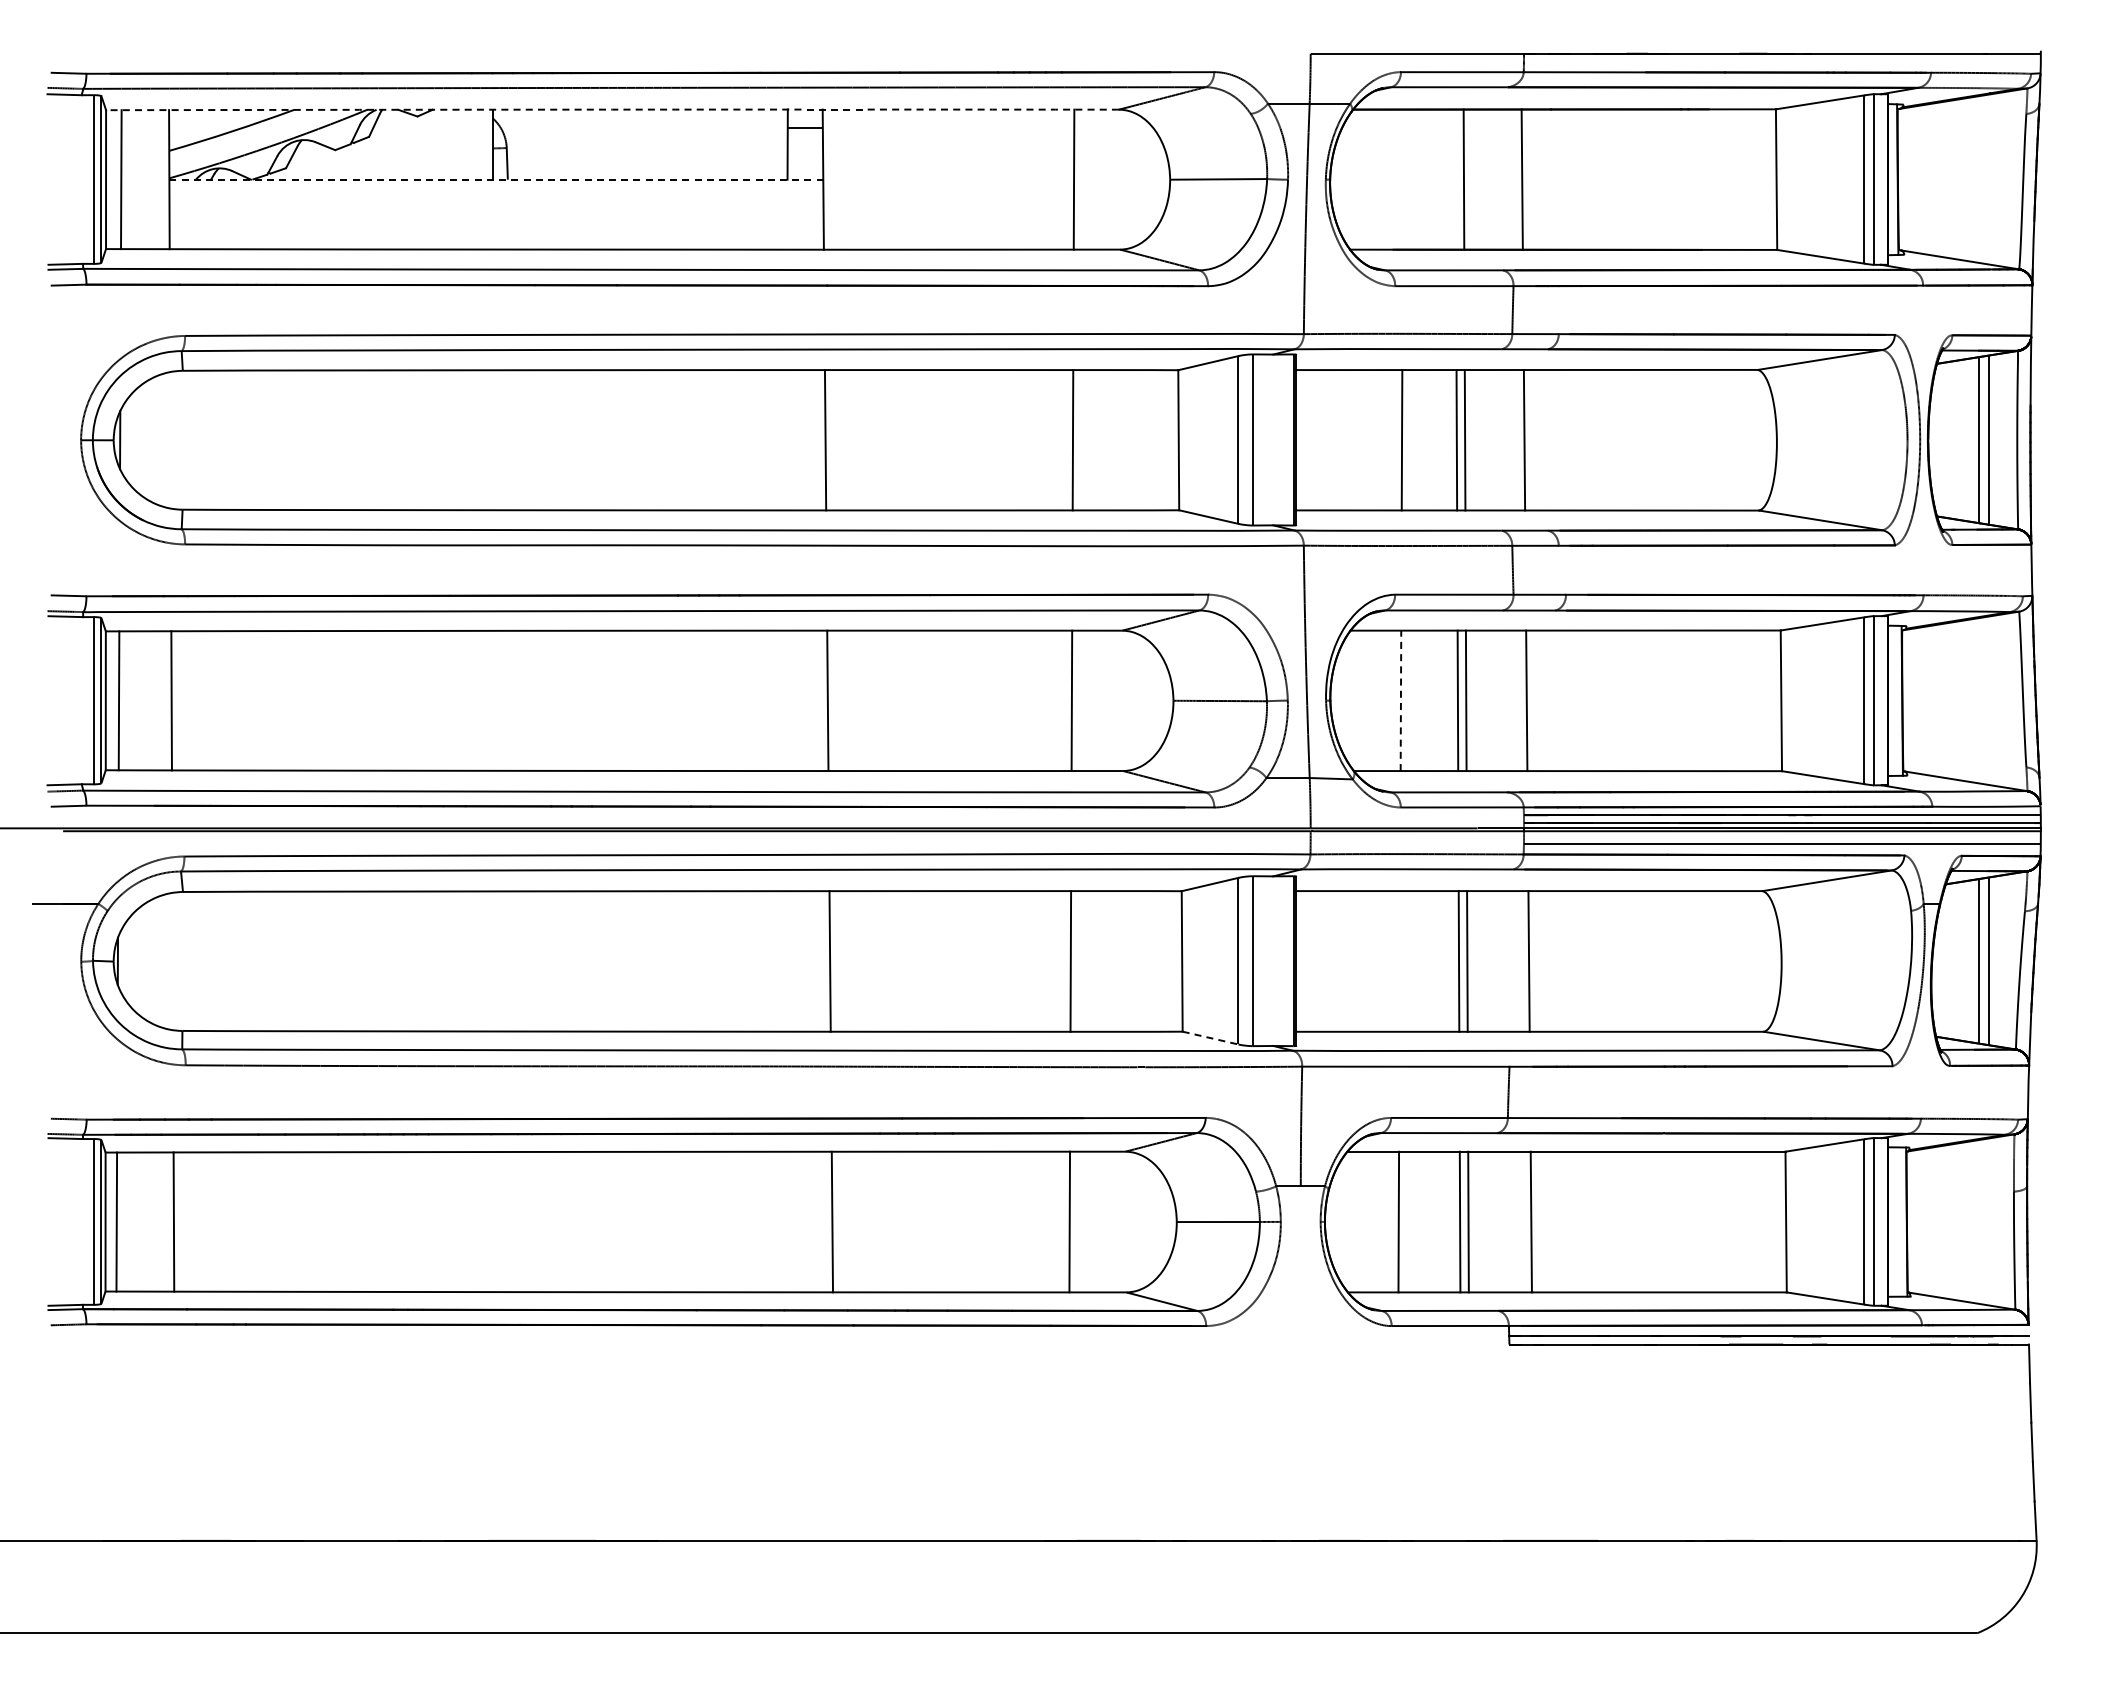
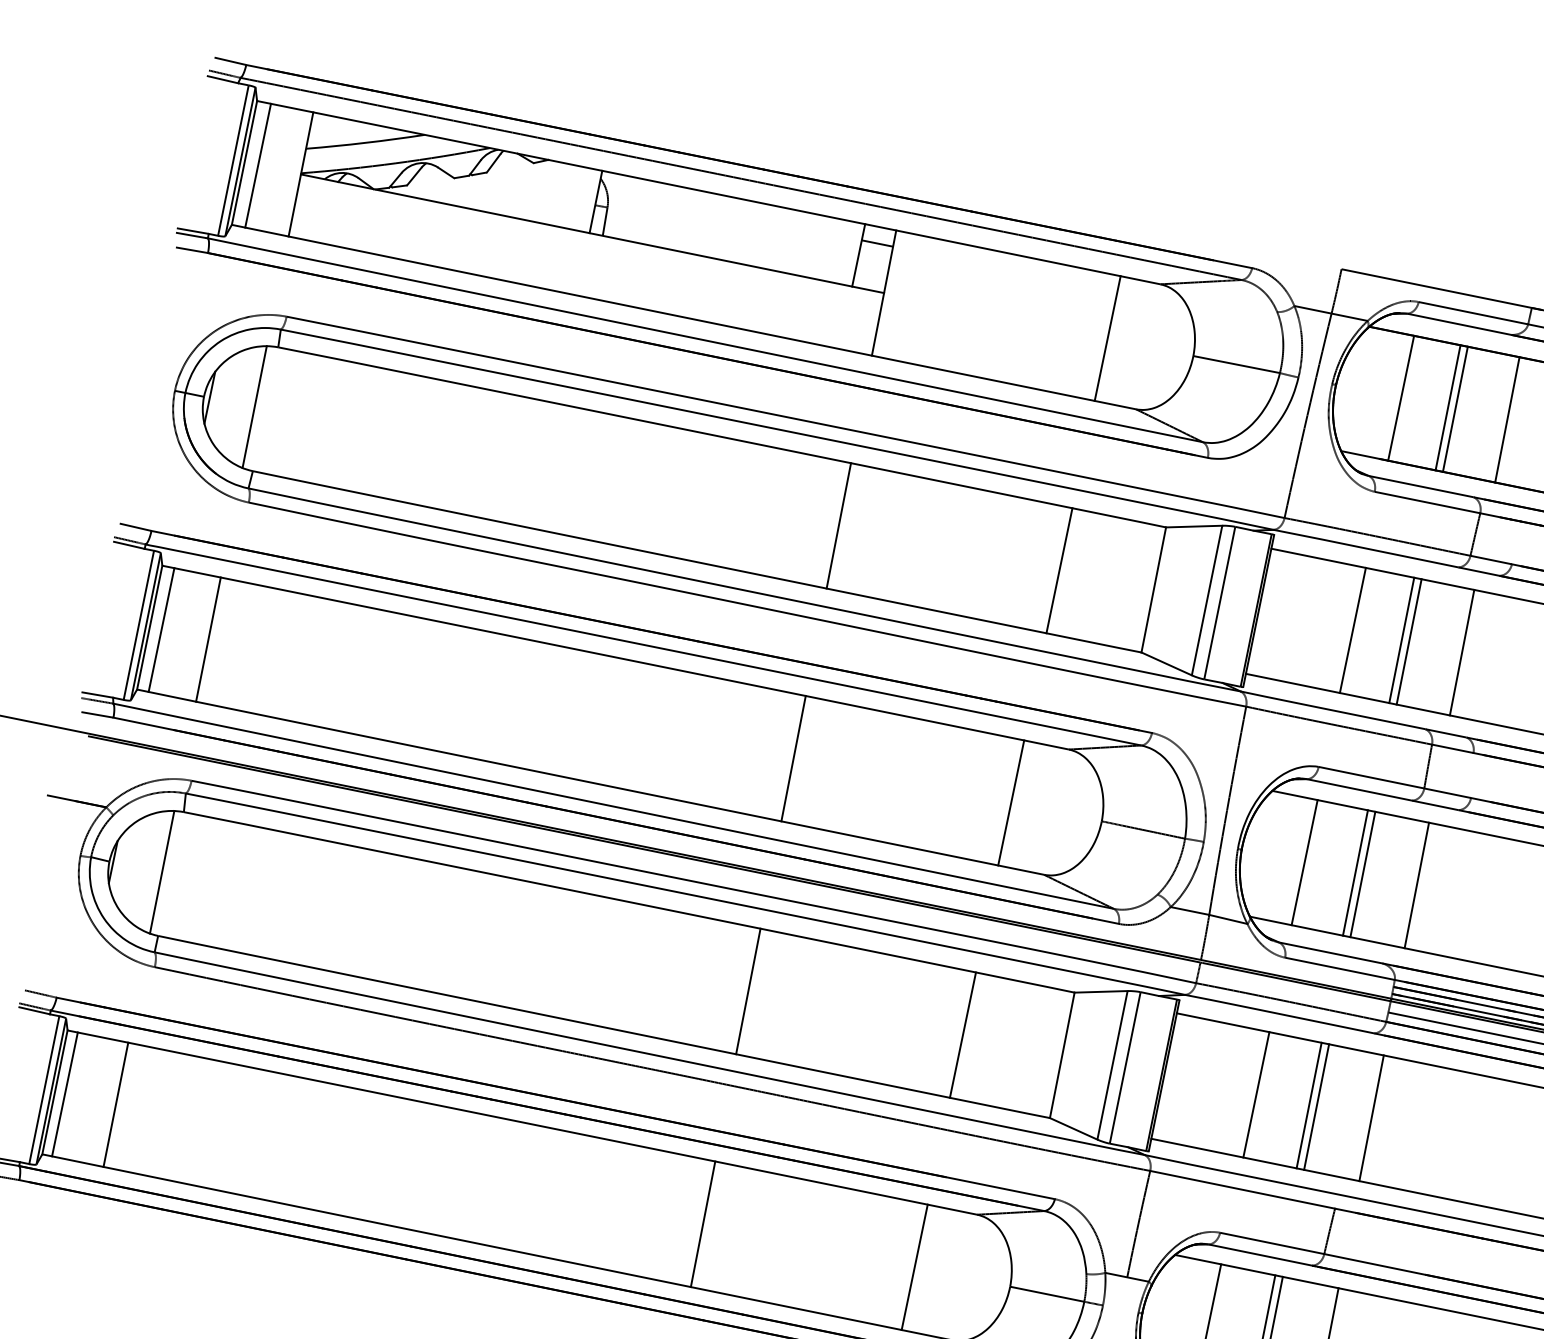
arc: (612, 109) -> (708, 192), dashed -> solid
line: (496, 179) -> (592, 233), dashed -> solid
line: (1402, 179) -> (1400, 398), added
line: (1455, 179) -> (1447, 407), added
line: (170, 440) -> (254, 407), added
line: (1400, 700) -> (1304, 862), dashed -> solid
line: (172, 961) -> (161, 872), added
line: (1399, 961) -> (1256, 1094), added
line: (1210, 1038) -> (1073, 1129), dashed -> solid

